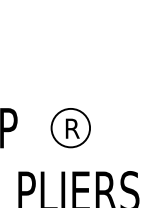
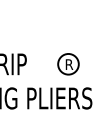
part: (70, 128) -> (68, 64), moved

